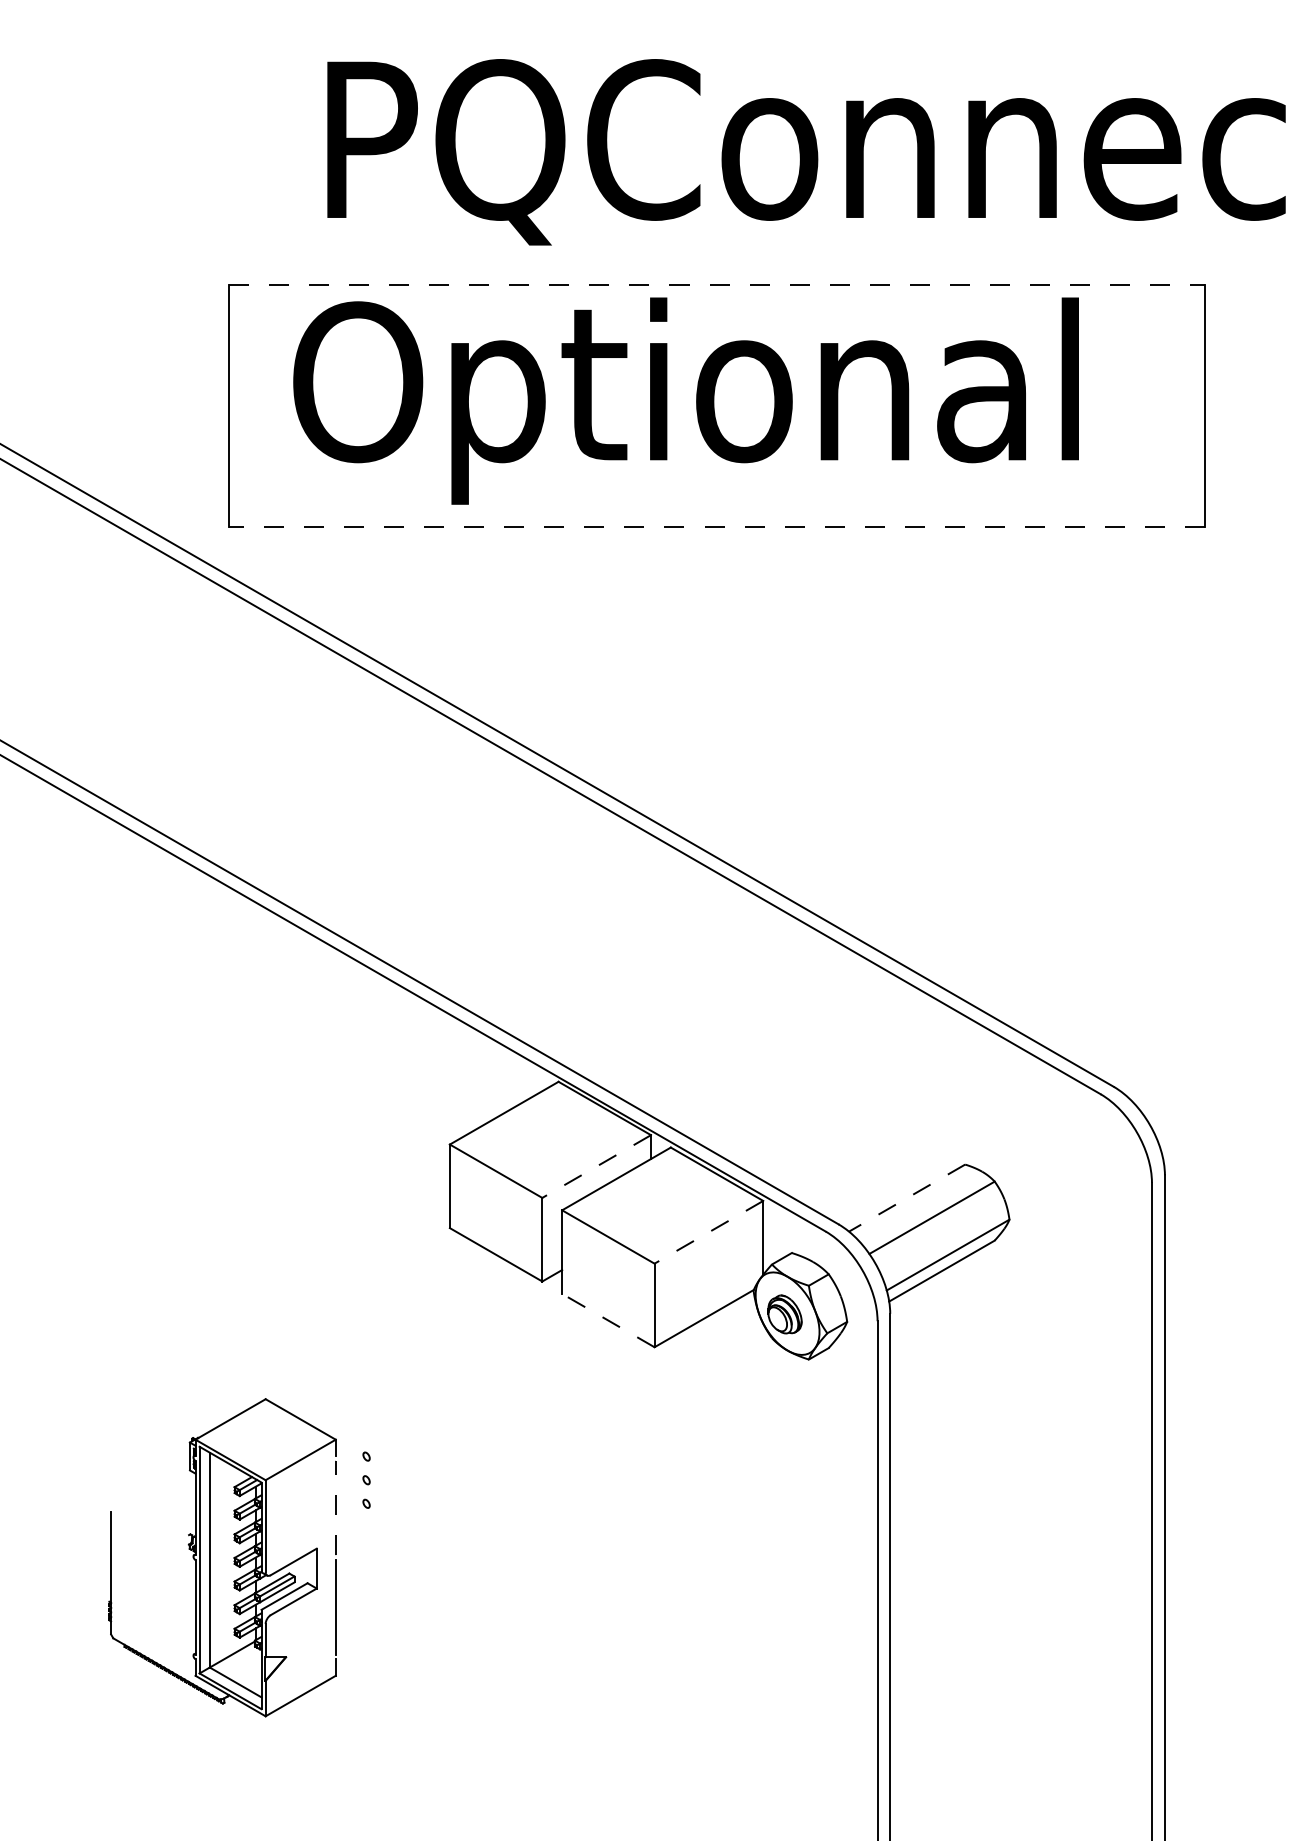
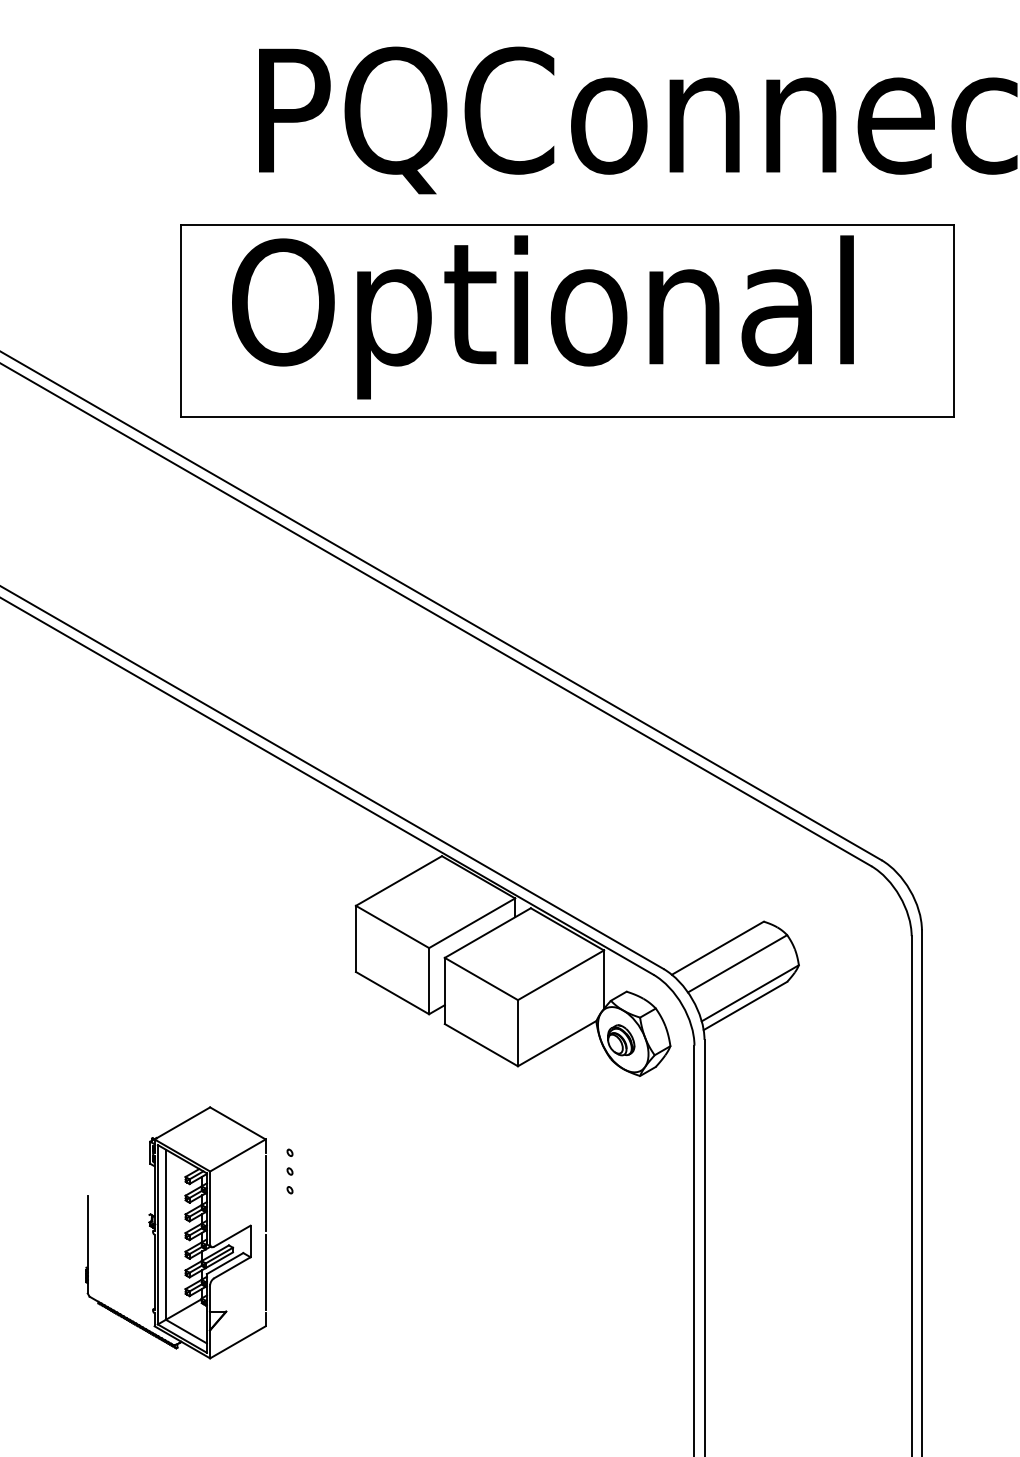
line: (717, 284) -> (567, 225), dashed -> solid
line: (717, 527) -> (567, 417), dashed -> solid
line: (596, 1166) -> (472, 923), dashed -> solid
line: (906, 1198) -> (717, 948), dashed -> solid
line: (708, 1232) -> (560, 975), dashed -> solid
line: (607, 1320) -> (480, 1045), dashed -> solid
line: (335, 1507) -> (265, 1193), dashed -> solid

